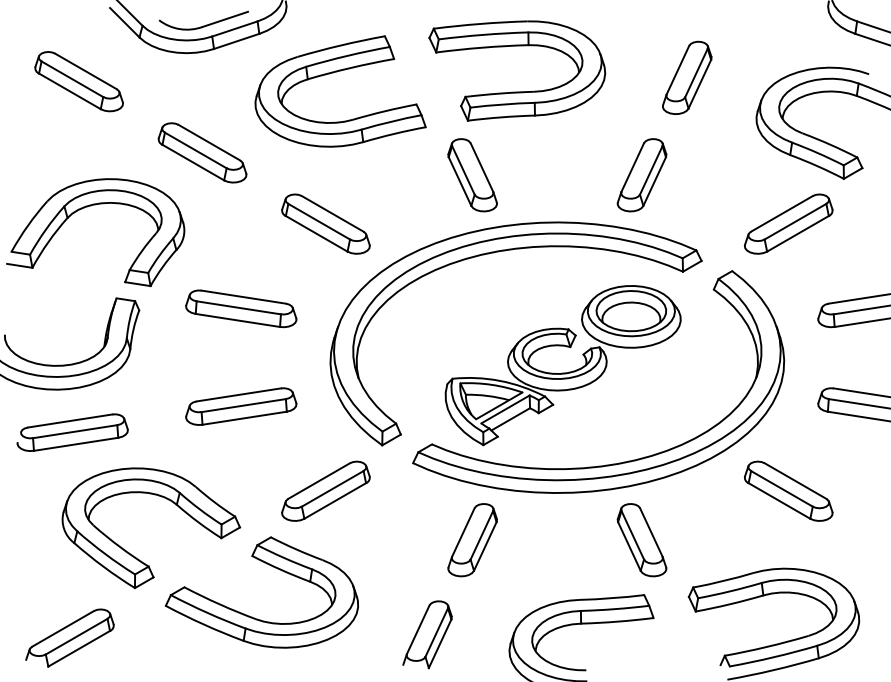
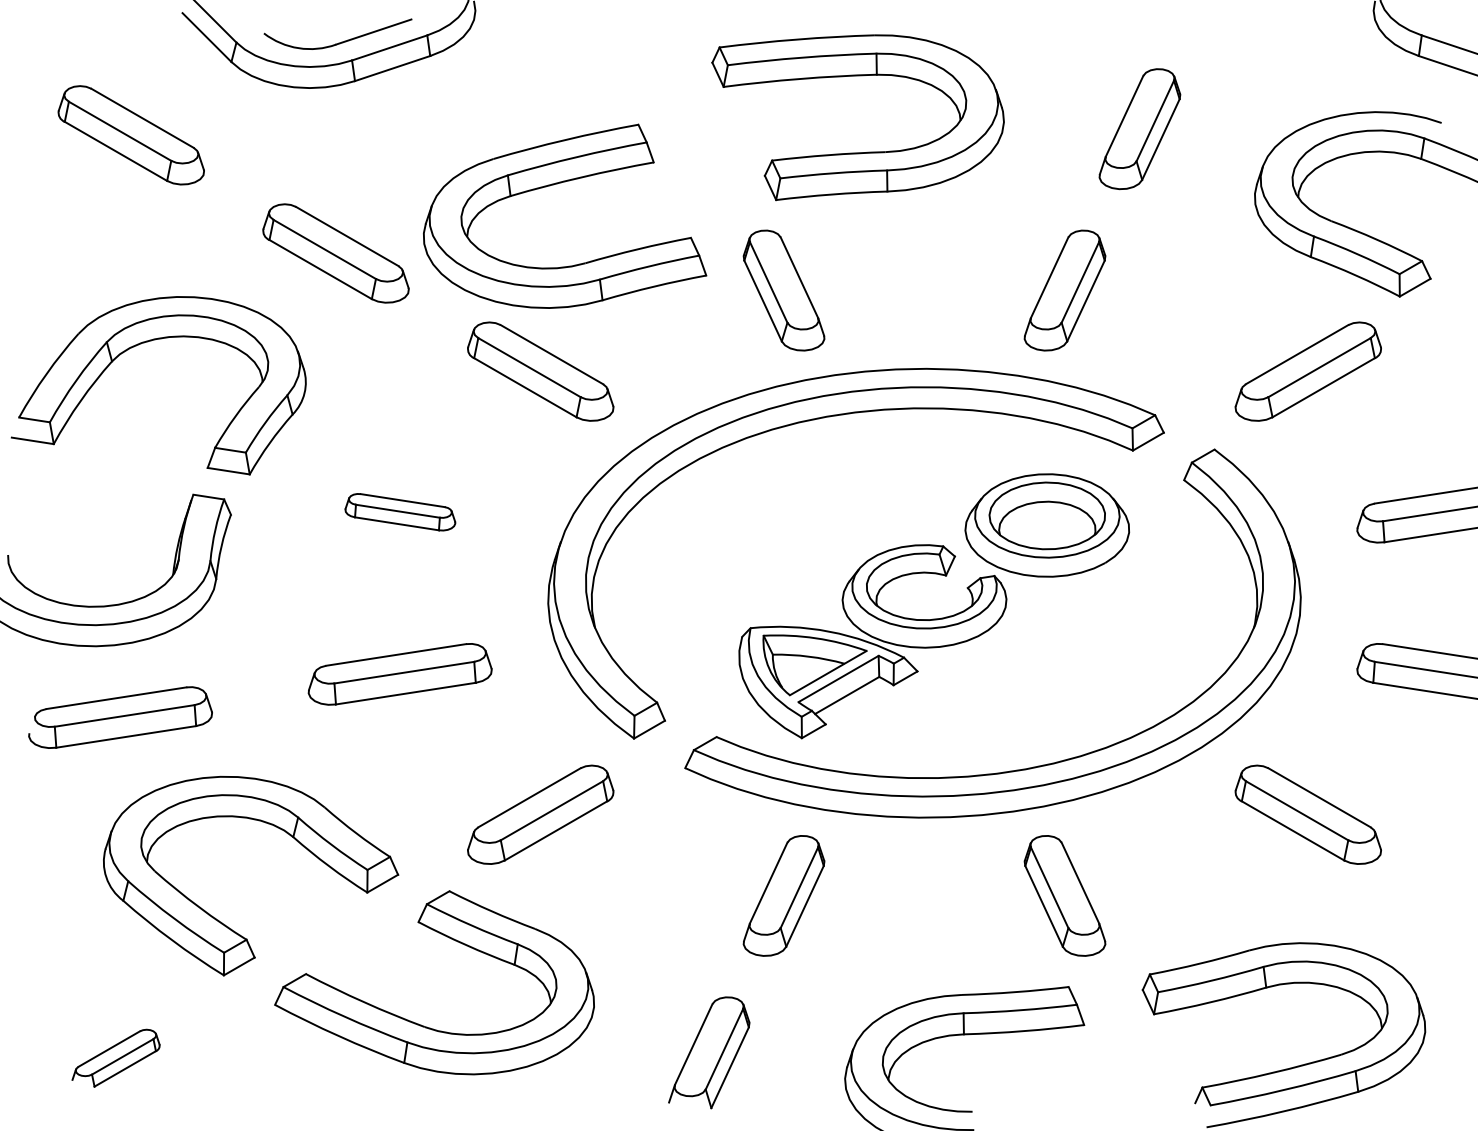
part: (337, 72) -> (559, 184), moved
part: (241, 308) -> (400, 511), size x0.6
part: (69, 637) -> (115, 1057), size x0.6

